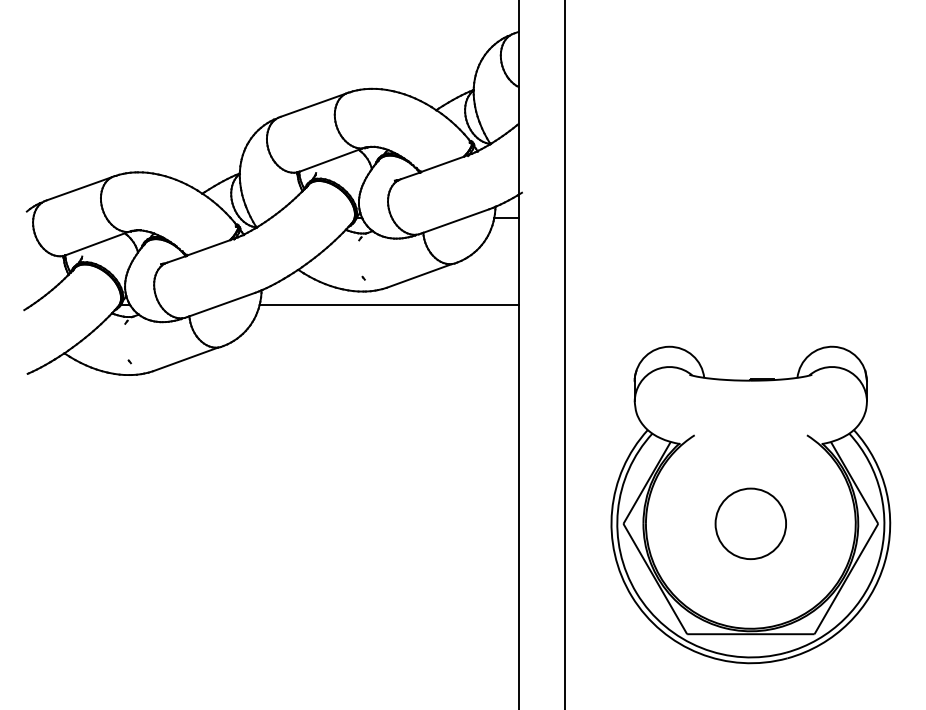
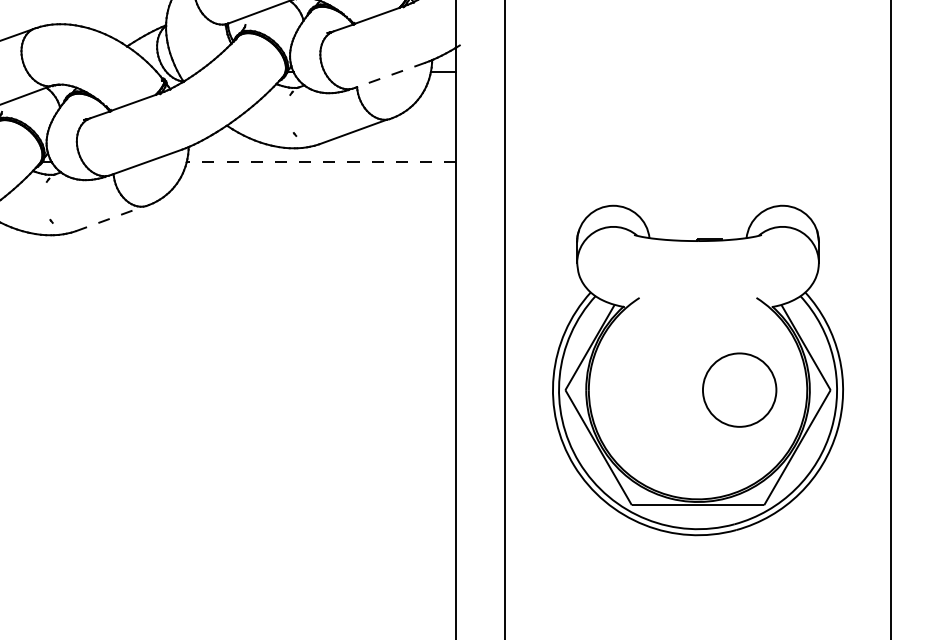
line: (456, 221) -> (391, 75), solid -> dashed
line: (388, 304) -> (320, 161), solid -> dashed
line: (185, 359) -> (109, 219), solid -> dashed
circle: (750, 523) -> (739, 389), moved

